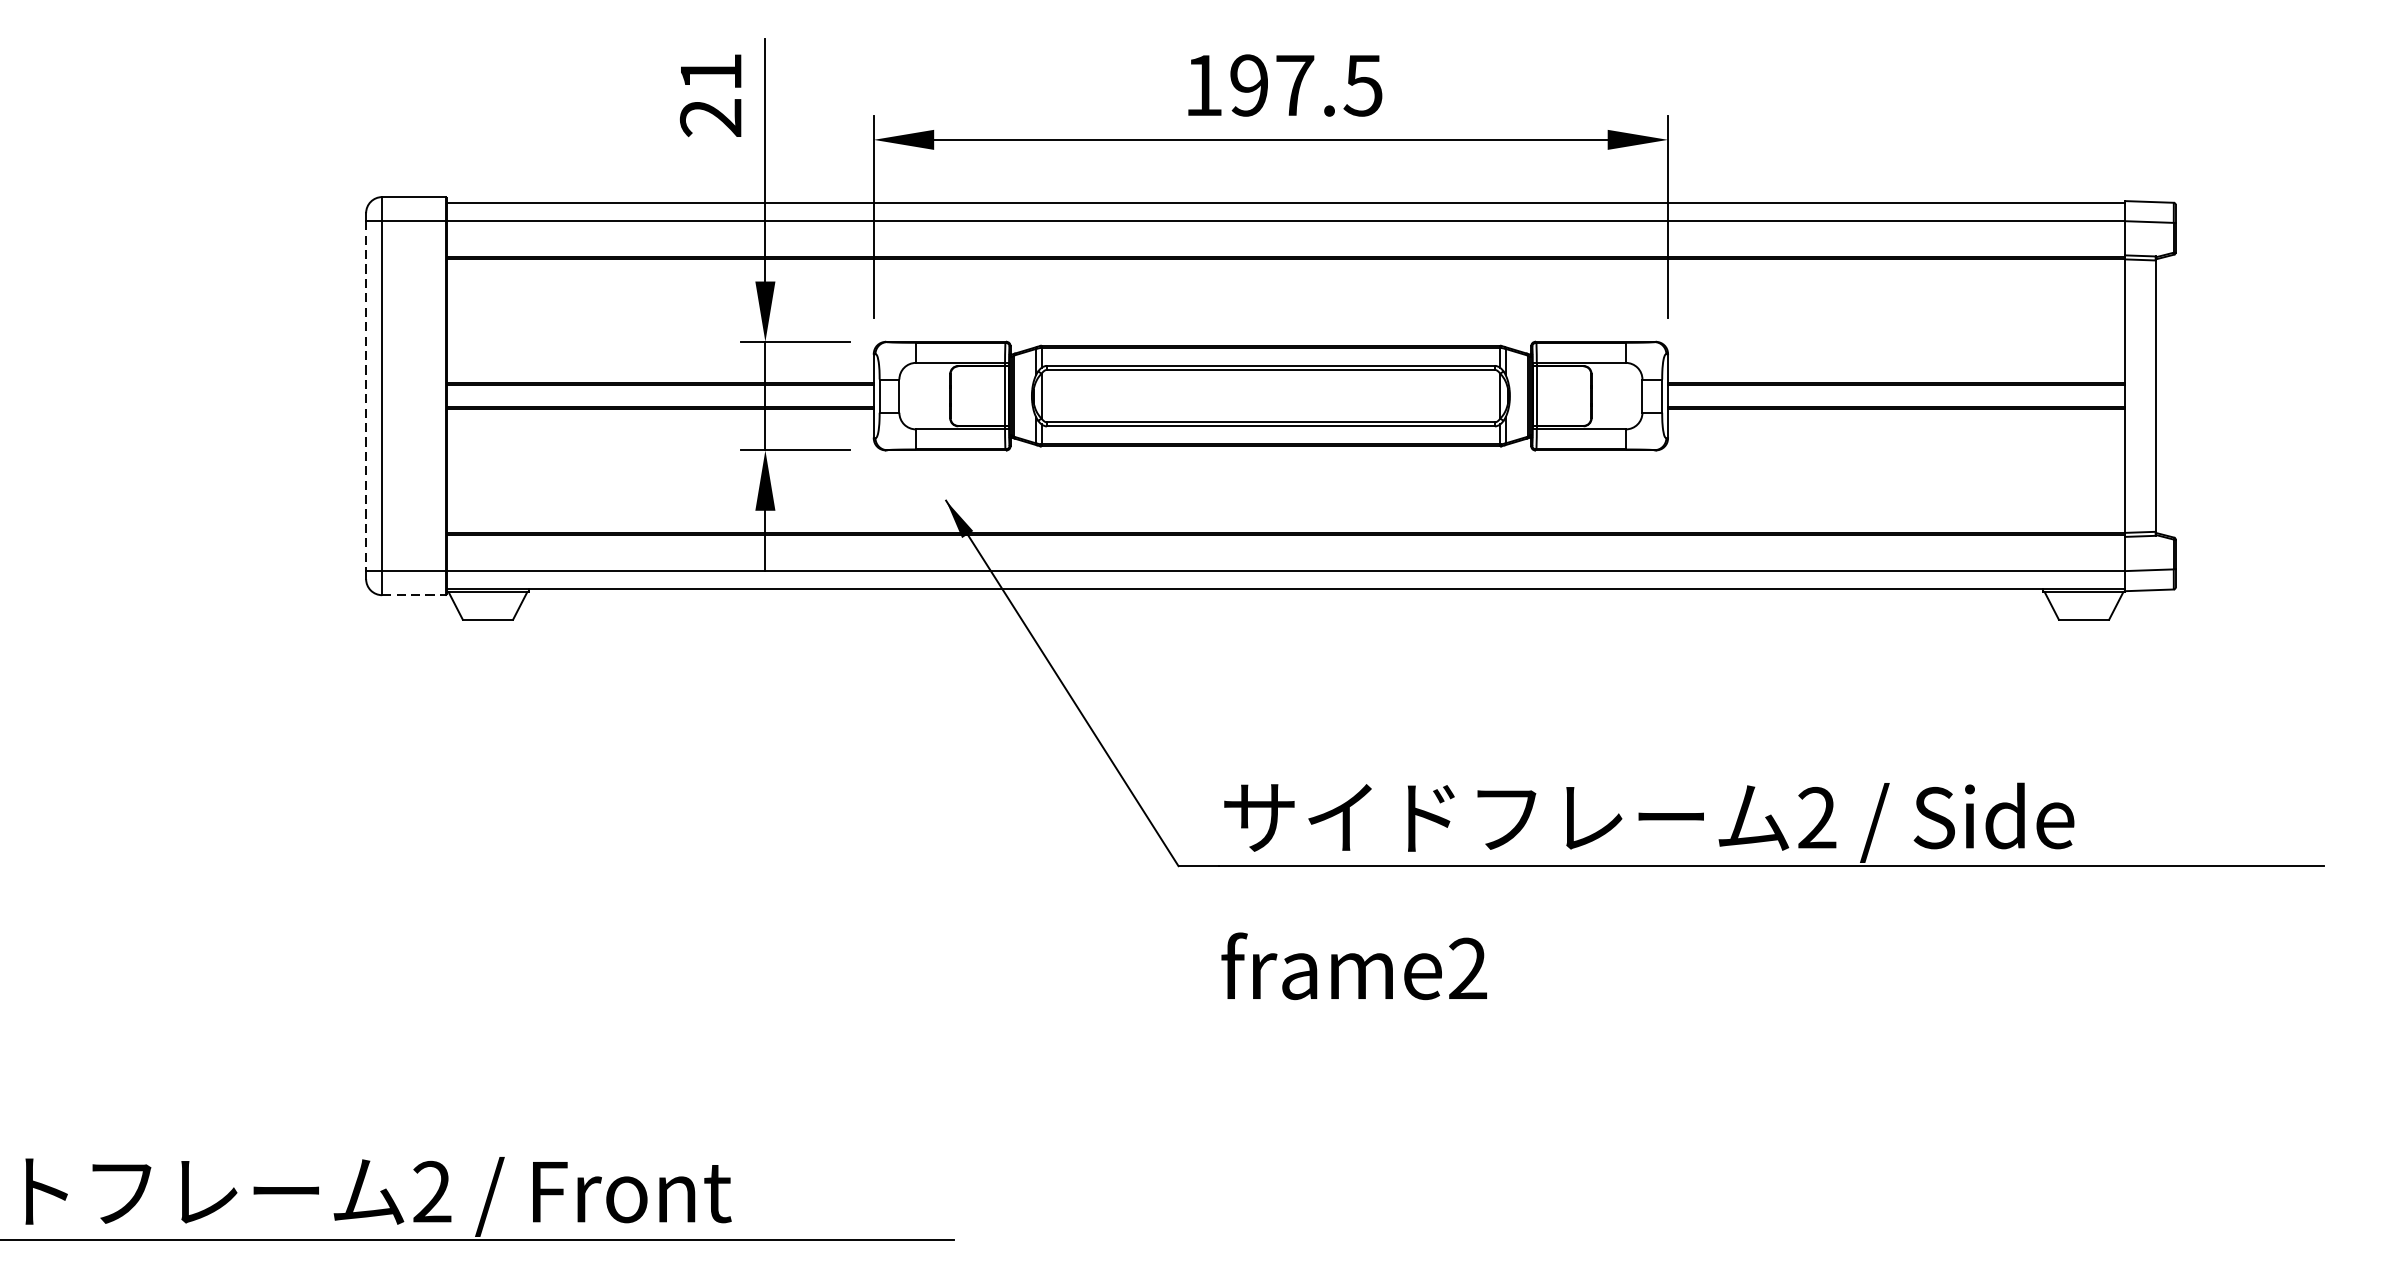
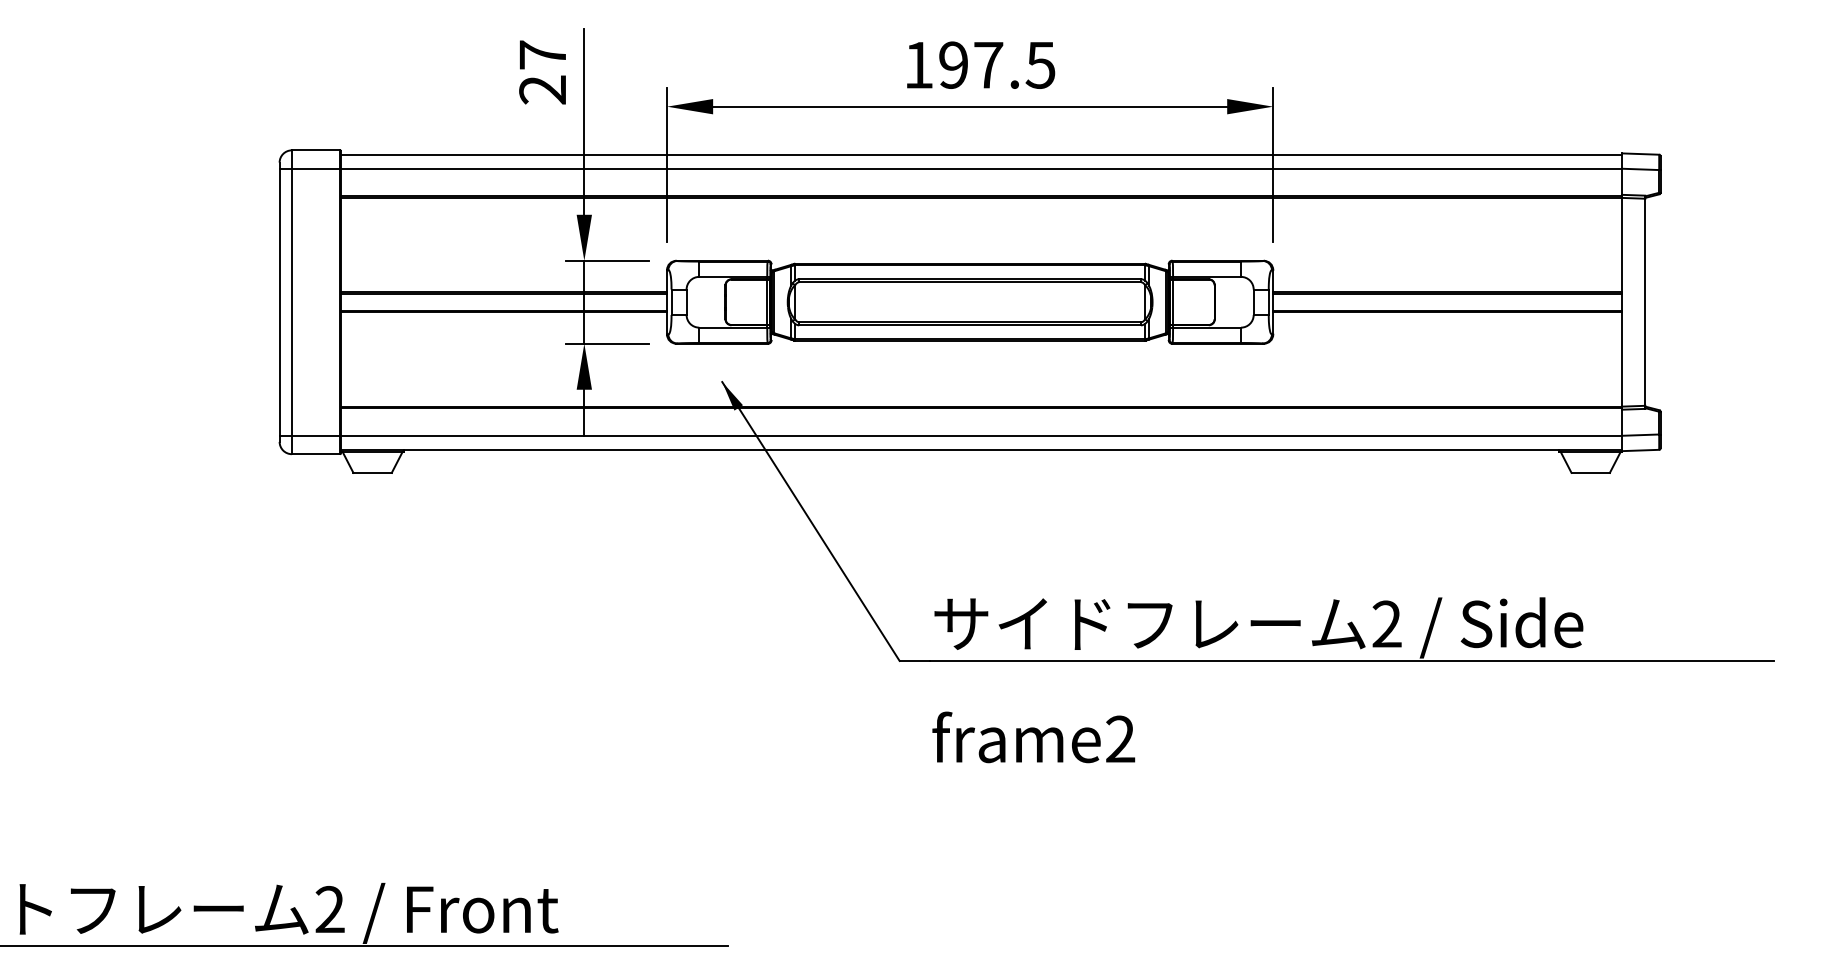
text: (710, 71) -> (542, 54), 21 -> 27
line: (365, 396) -> (279, 302), dashed -> solid
line: (414, 595) -> (316, 454), dashed -> solid

